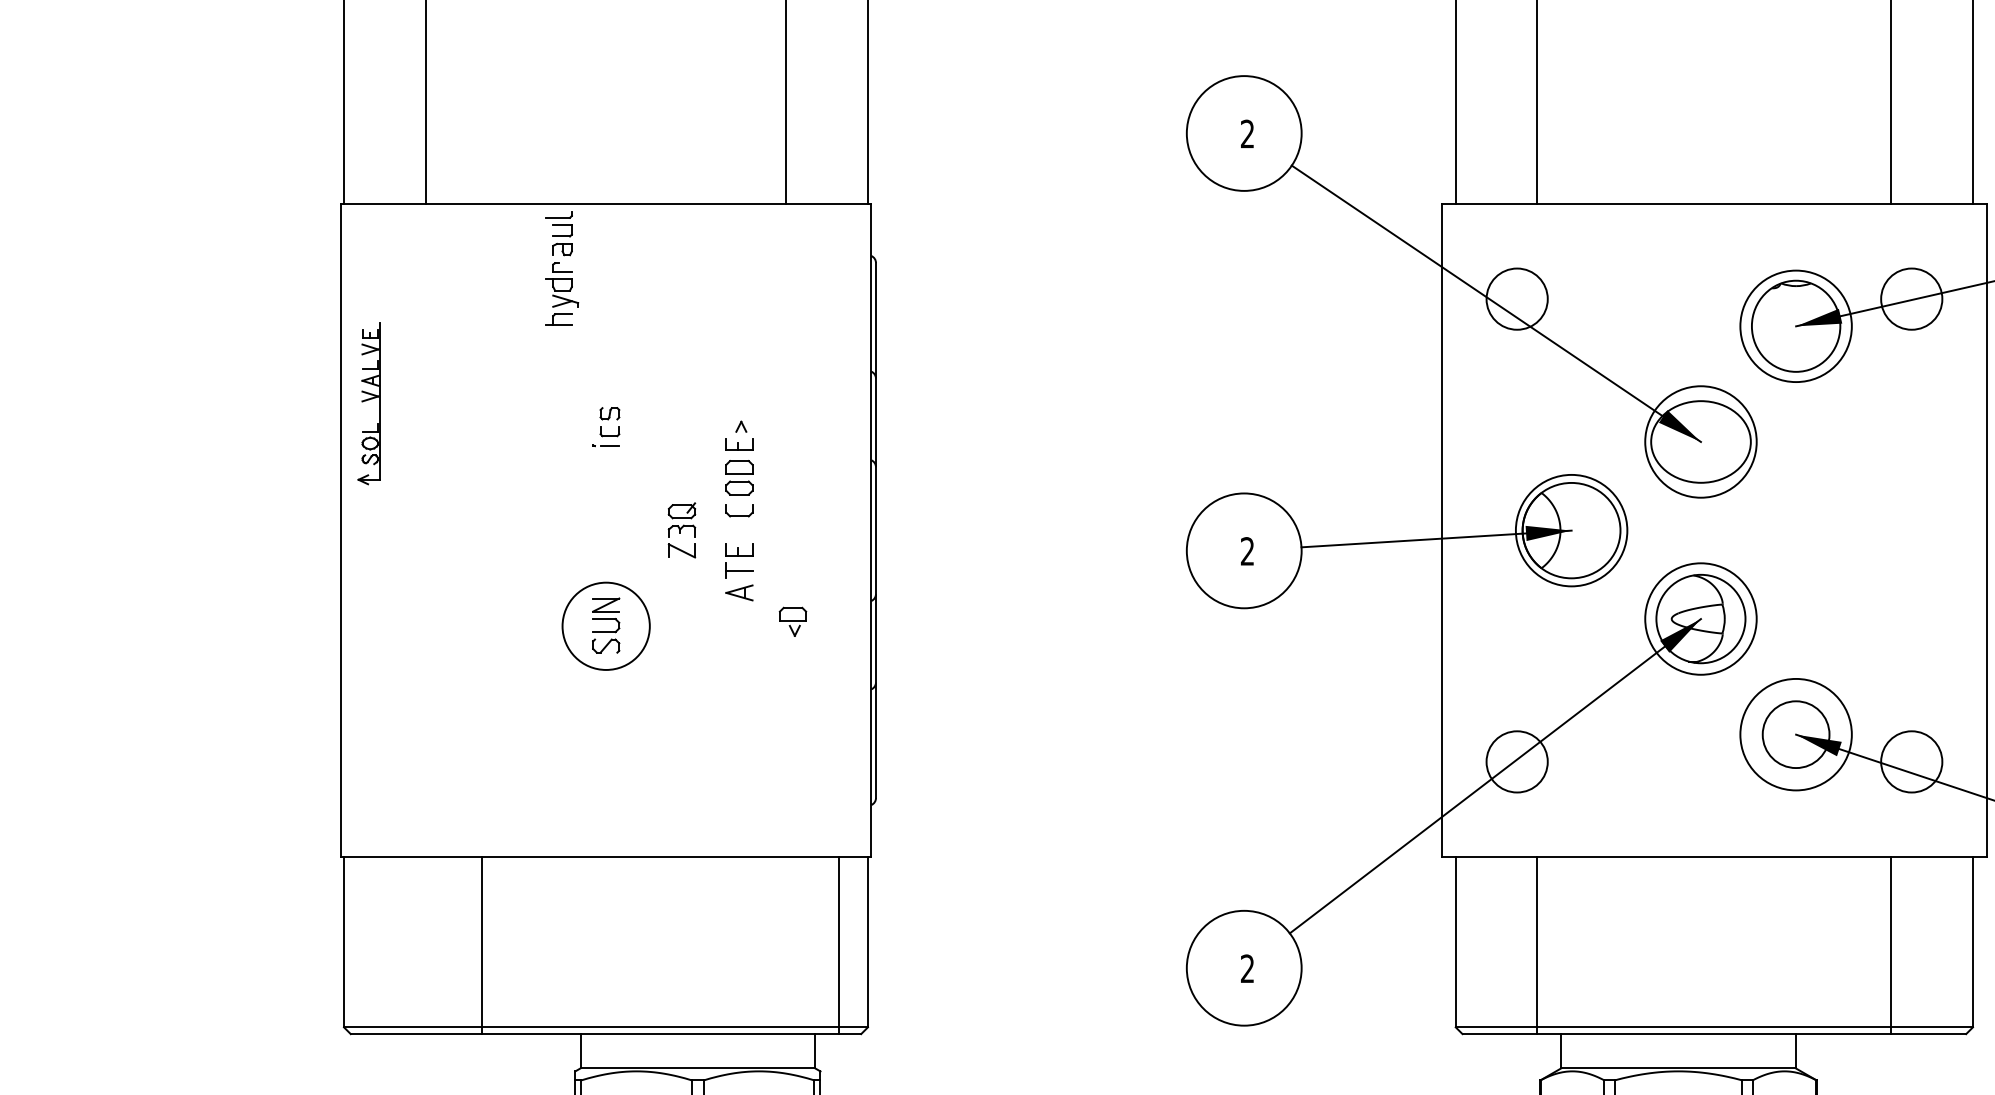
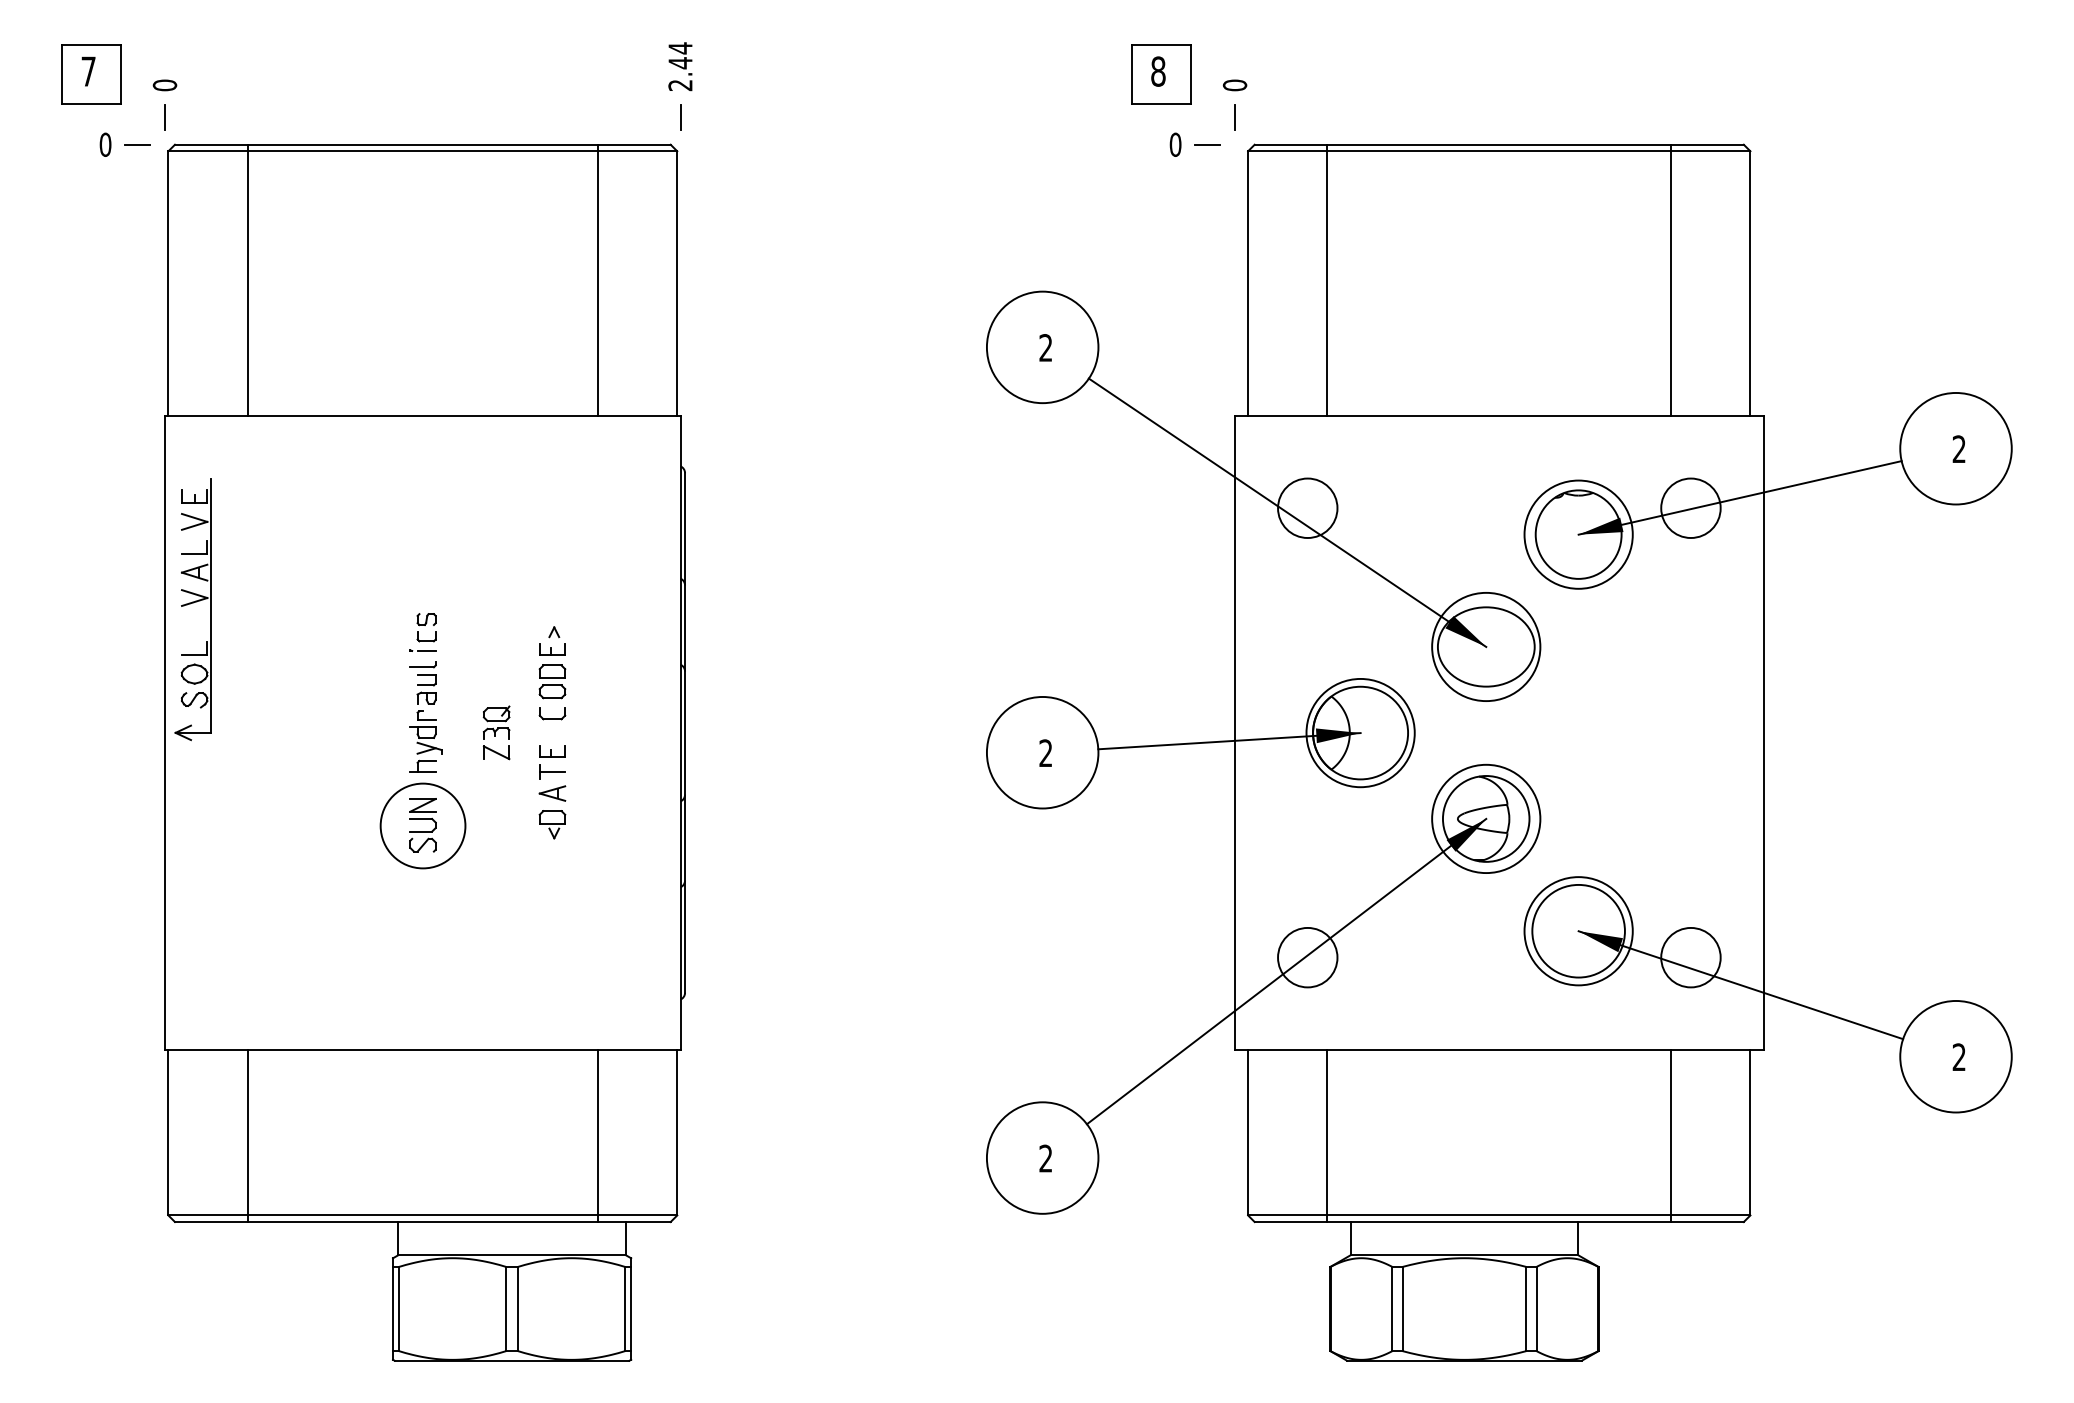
part: (561, 268) -> (425, 716), moved
part: (368, 403) -> (192, 609), size x1.67
part: (793, 621) -> (552, 824), moved
circle: (1795, 733) -> (1578, 930), size x1.43
line: (482, 946) -> (247, 1136), moved
line: (838, 946) -> (597, 1136), moved

